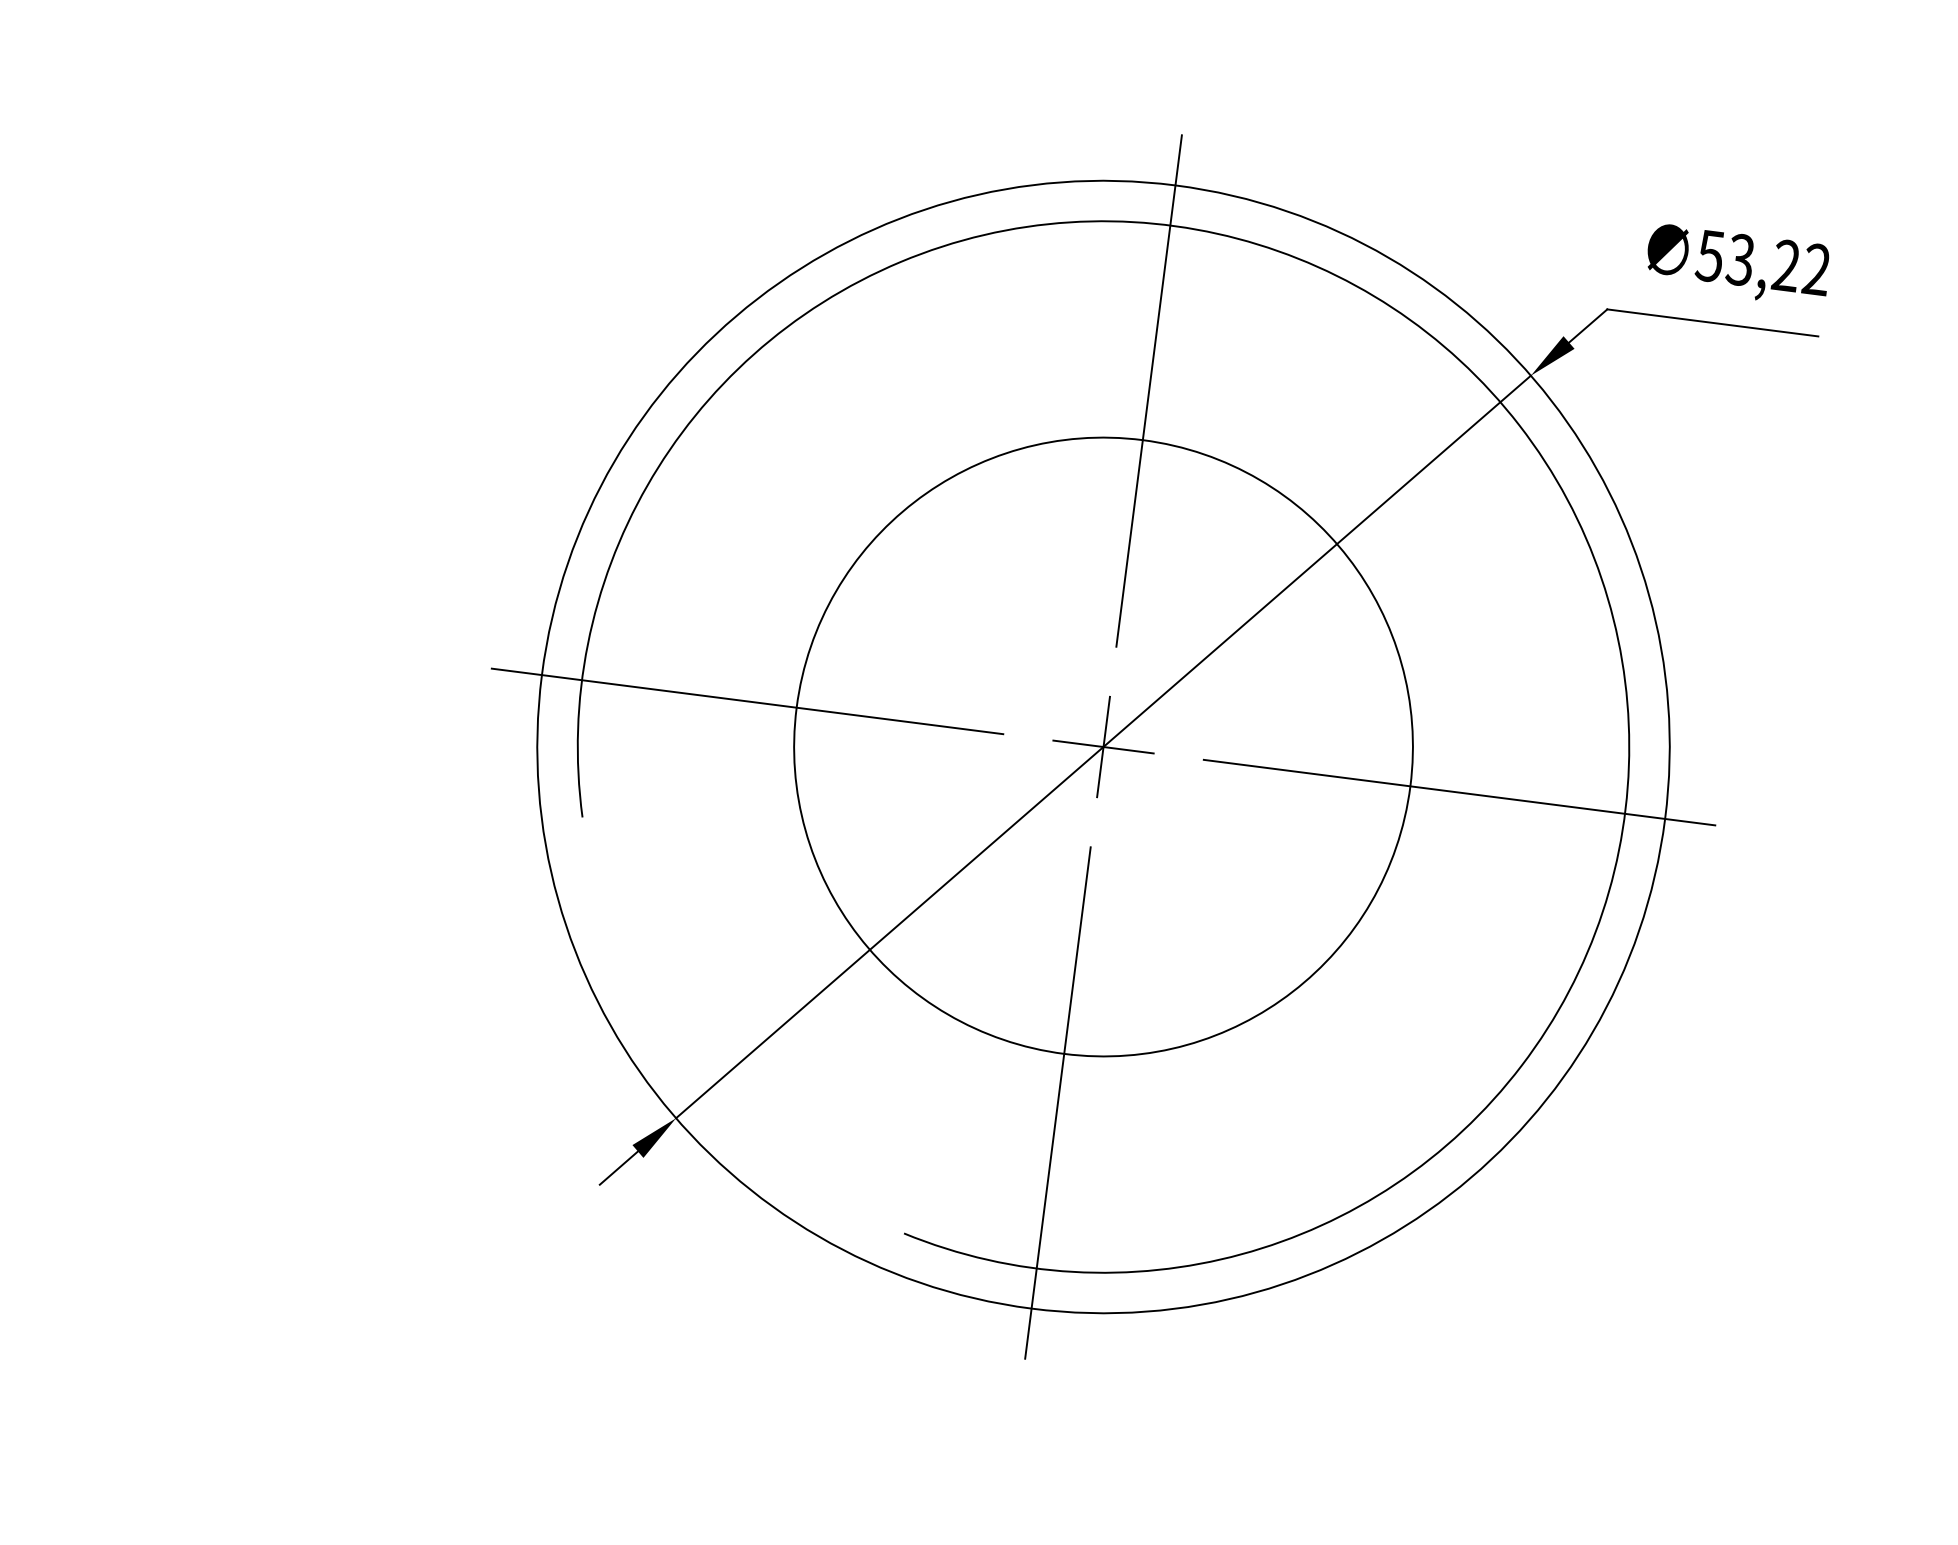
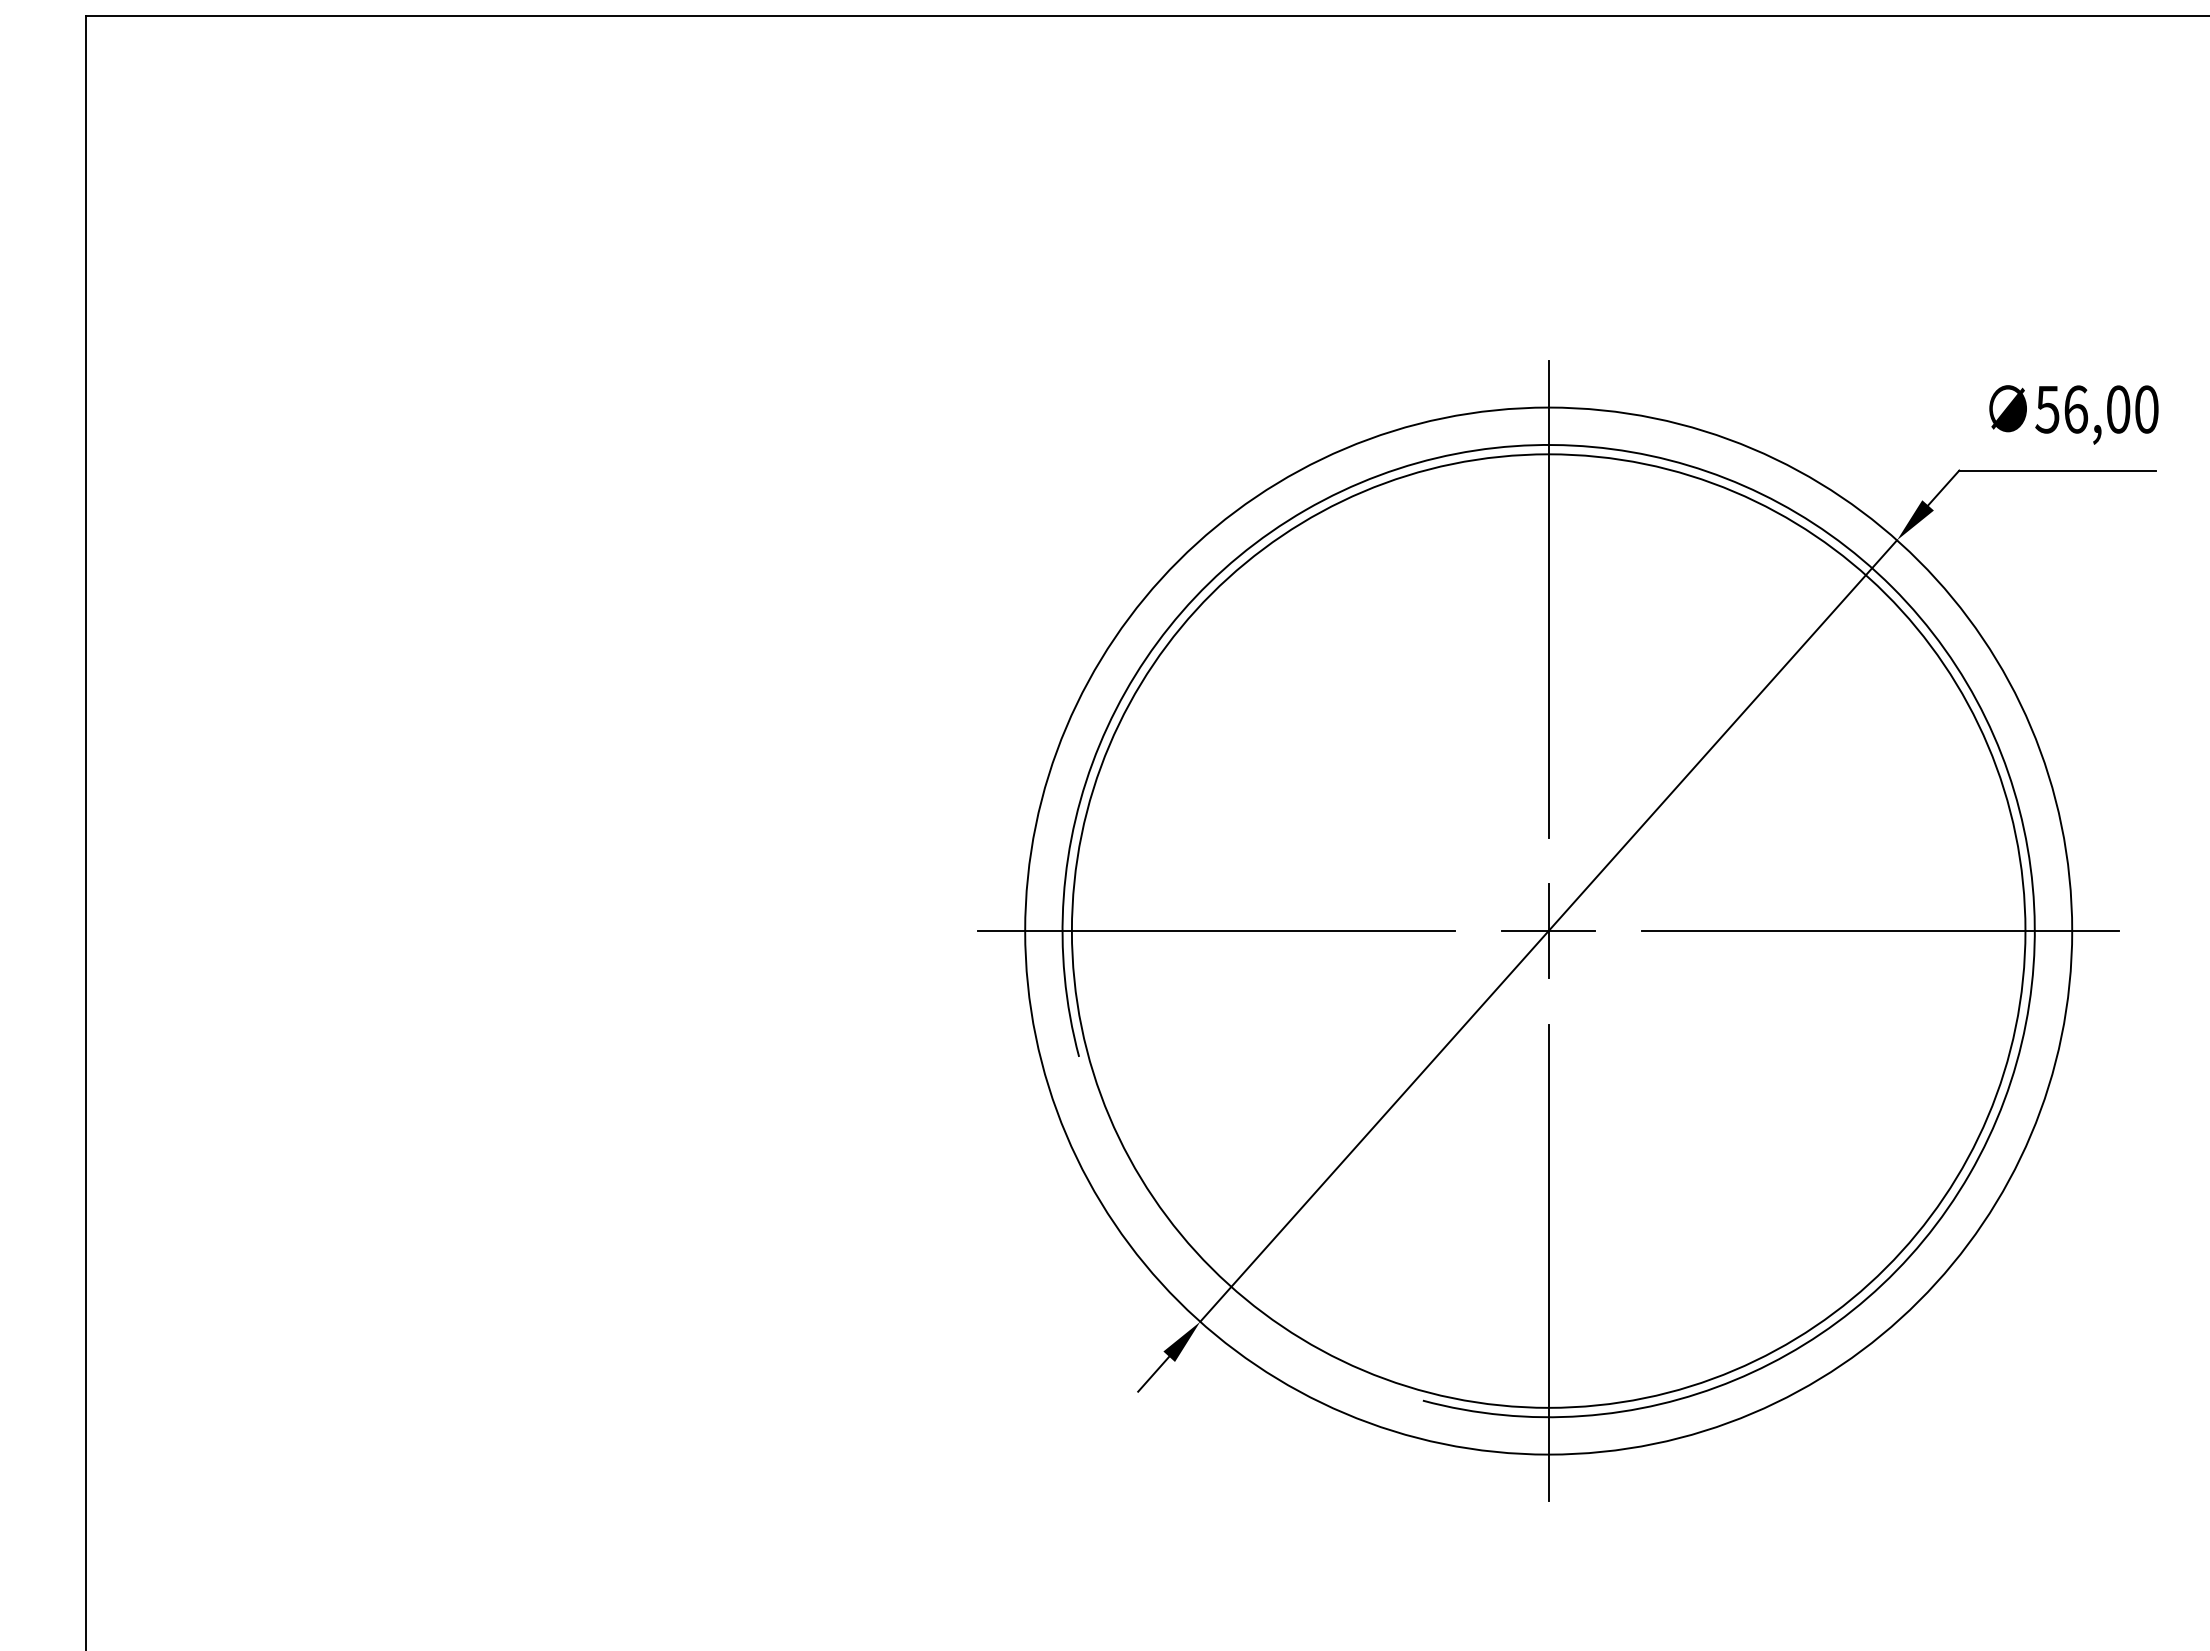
text: (1777, 264) -> (2110, 409), 53,22 -> 56,00
circle: (1103, 746) -> (1548, 930), size x1.67

